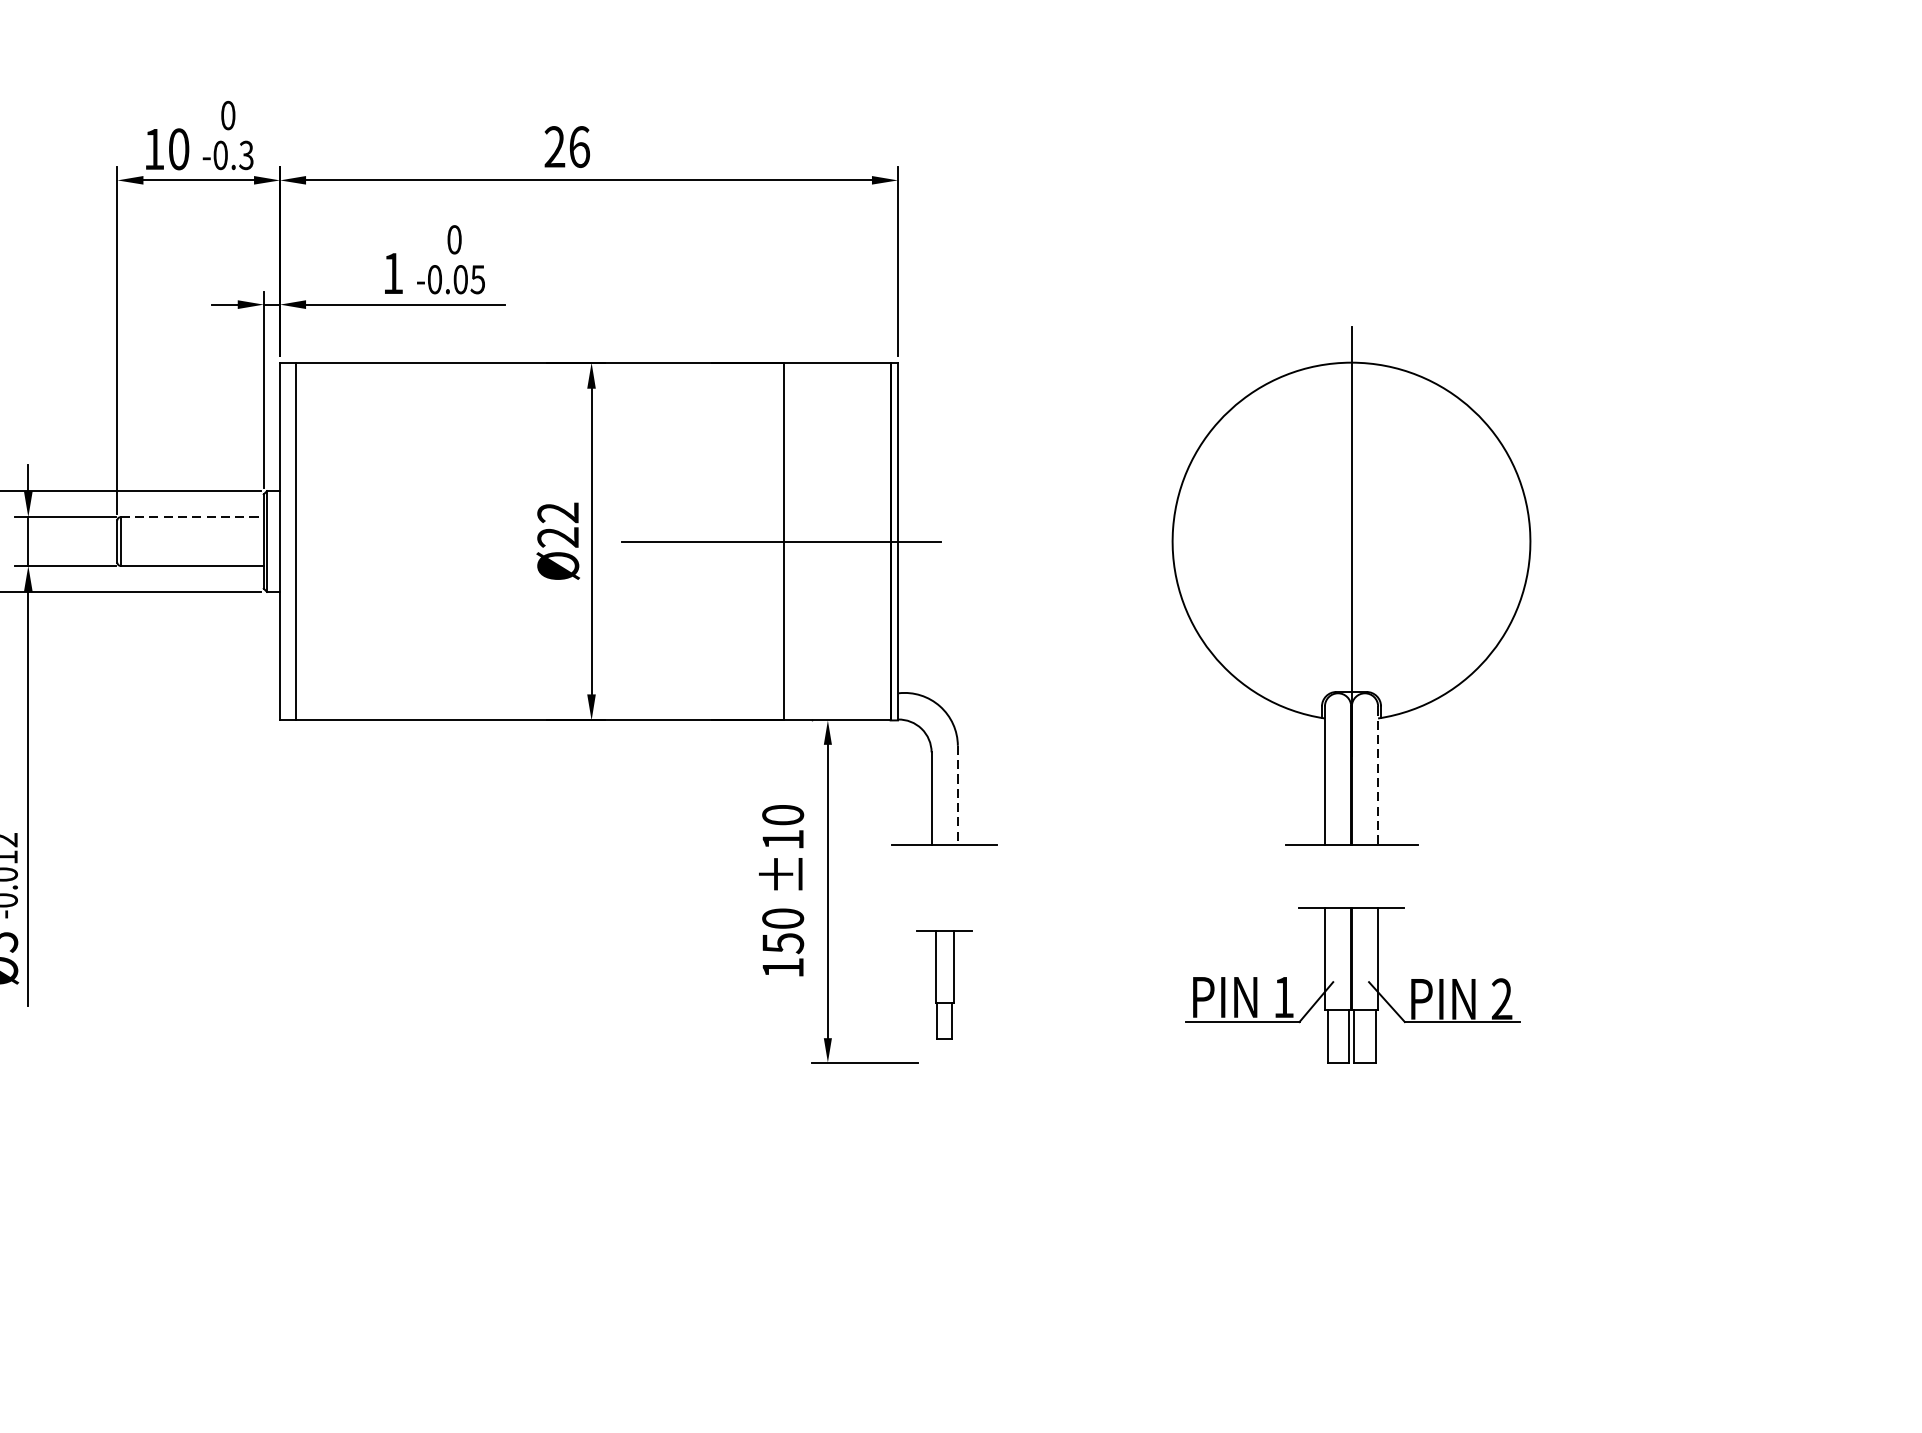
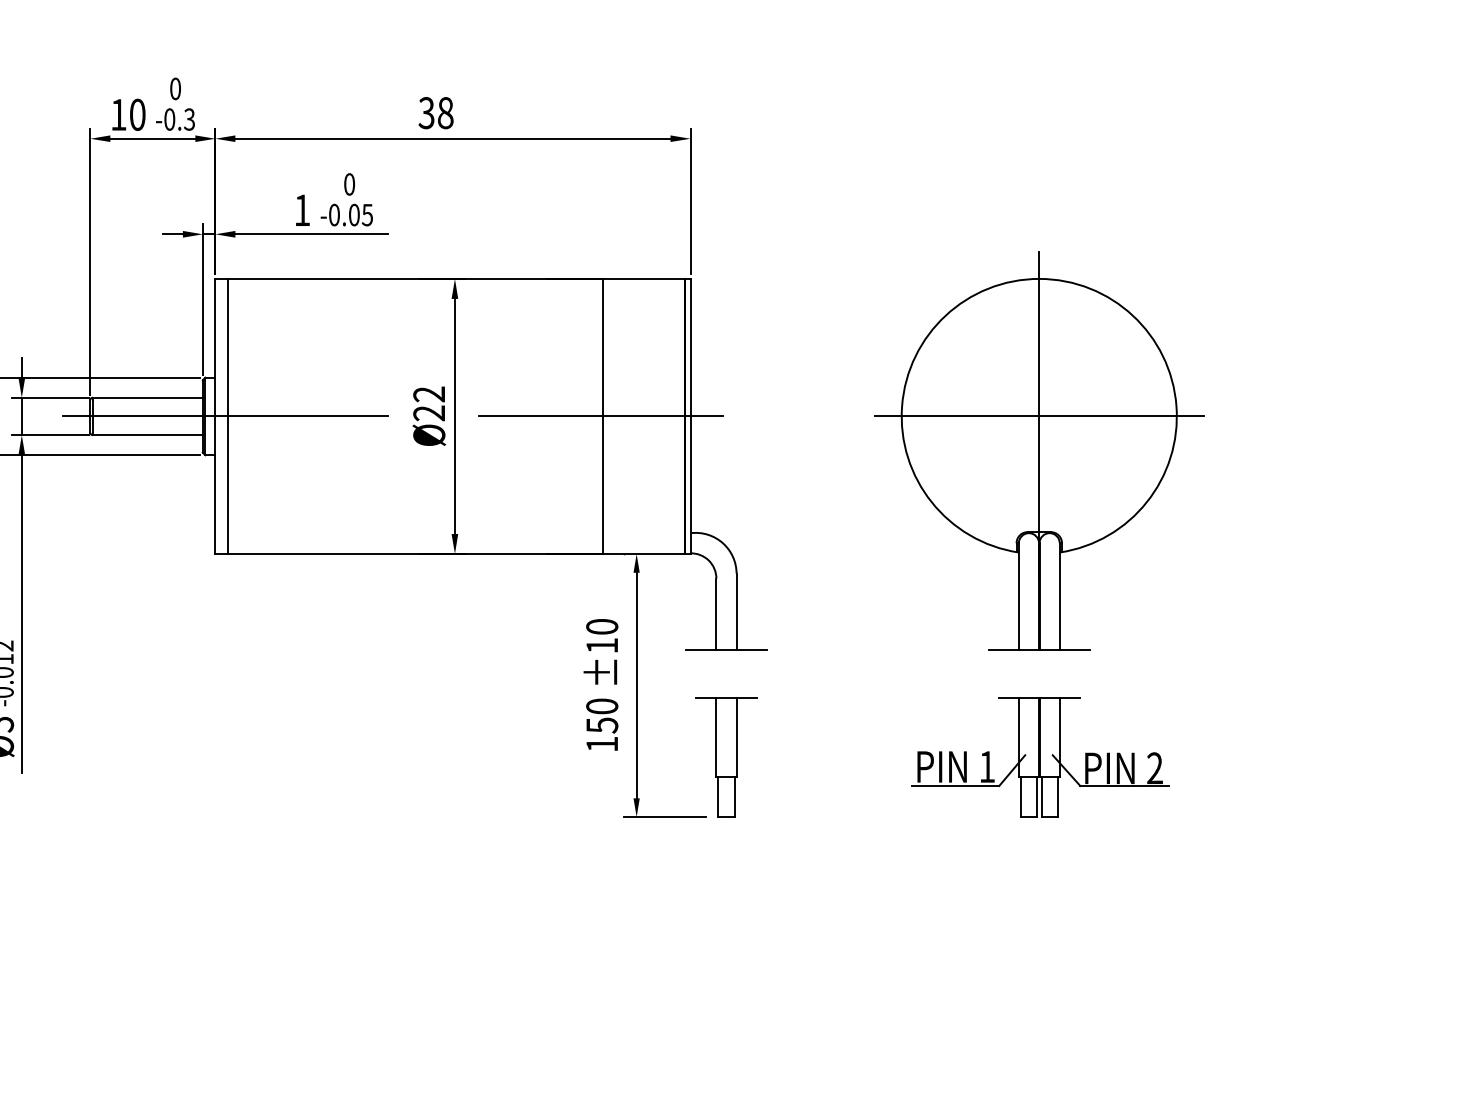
text: (566, 147) -> (435, 113), 26 -> 38
line: (193, 516) -> (148, 397), dashed -> solid
line: (293, 541) -> (225, 416), added
line: (1350, 541) -> (1038, 416), added
line: (1377, 775) -> (1059, 596), dashed -> solid
line: (957, 795) -> (736, 611), dashed -> solid
part: (944, 985) -> (726, 757), size x1.43

